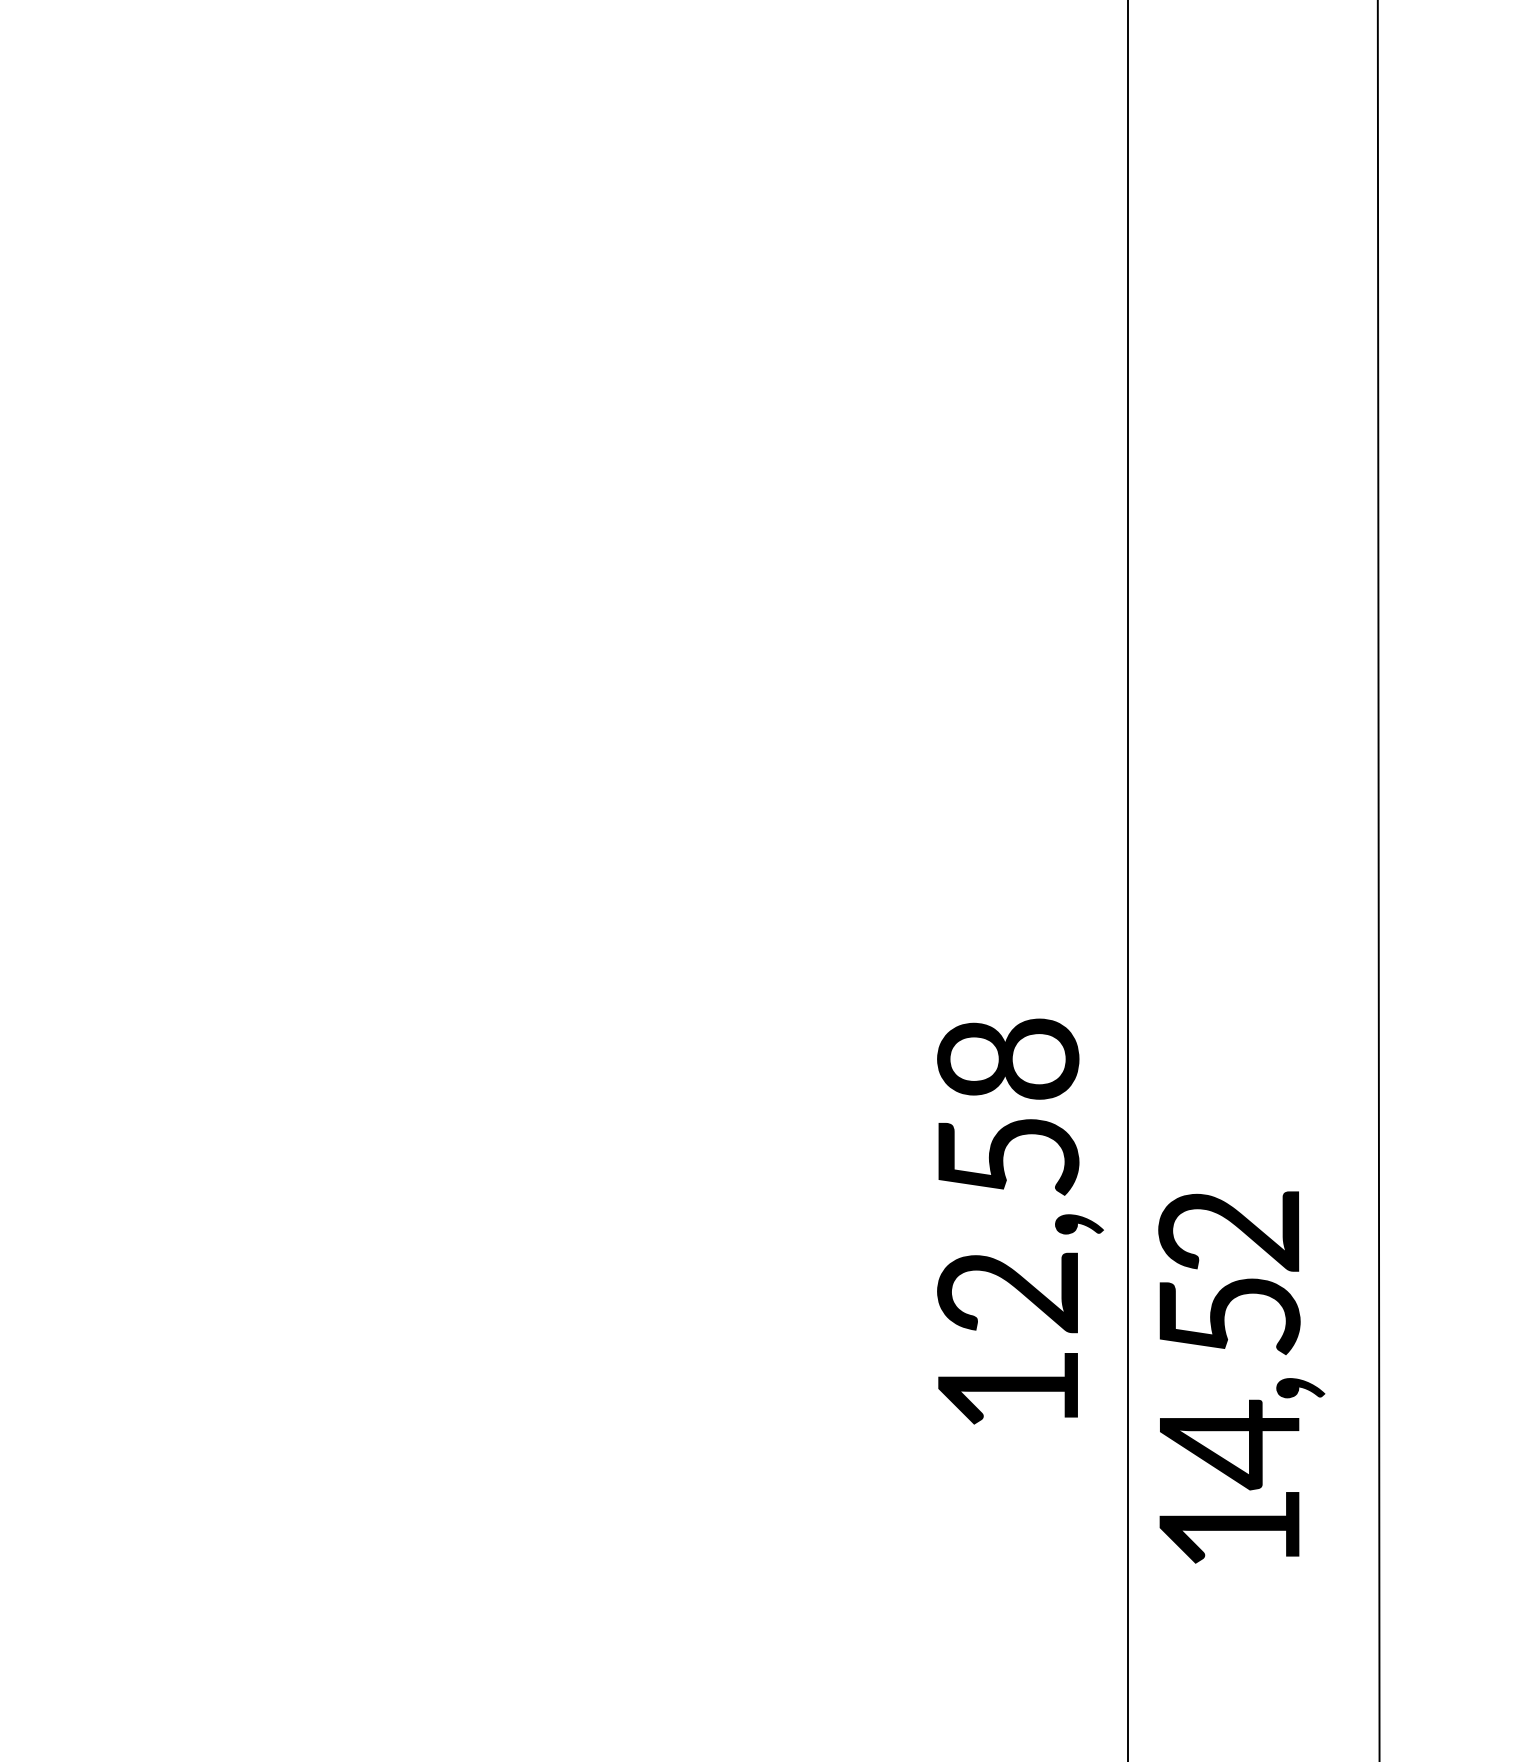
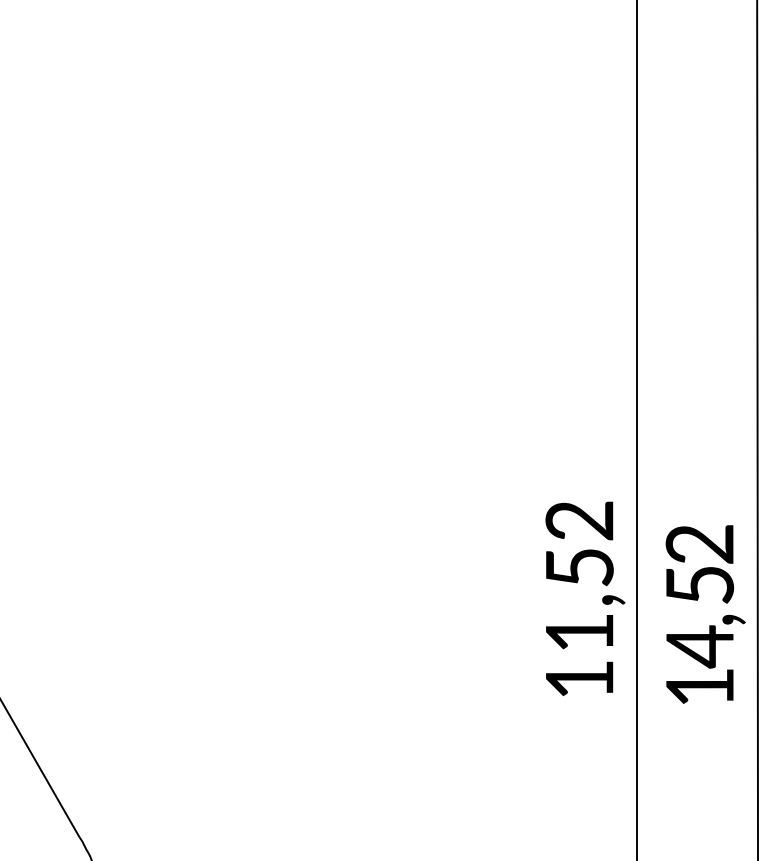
text: (1007, 1175) -> (579, 576), 12,58 -> 11,52
text: (1241, 1377) -> (705, 614), moved

